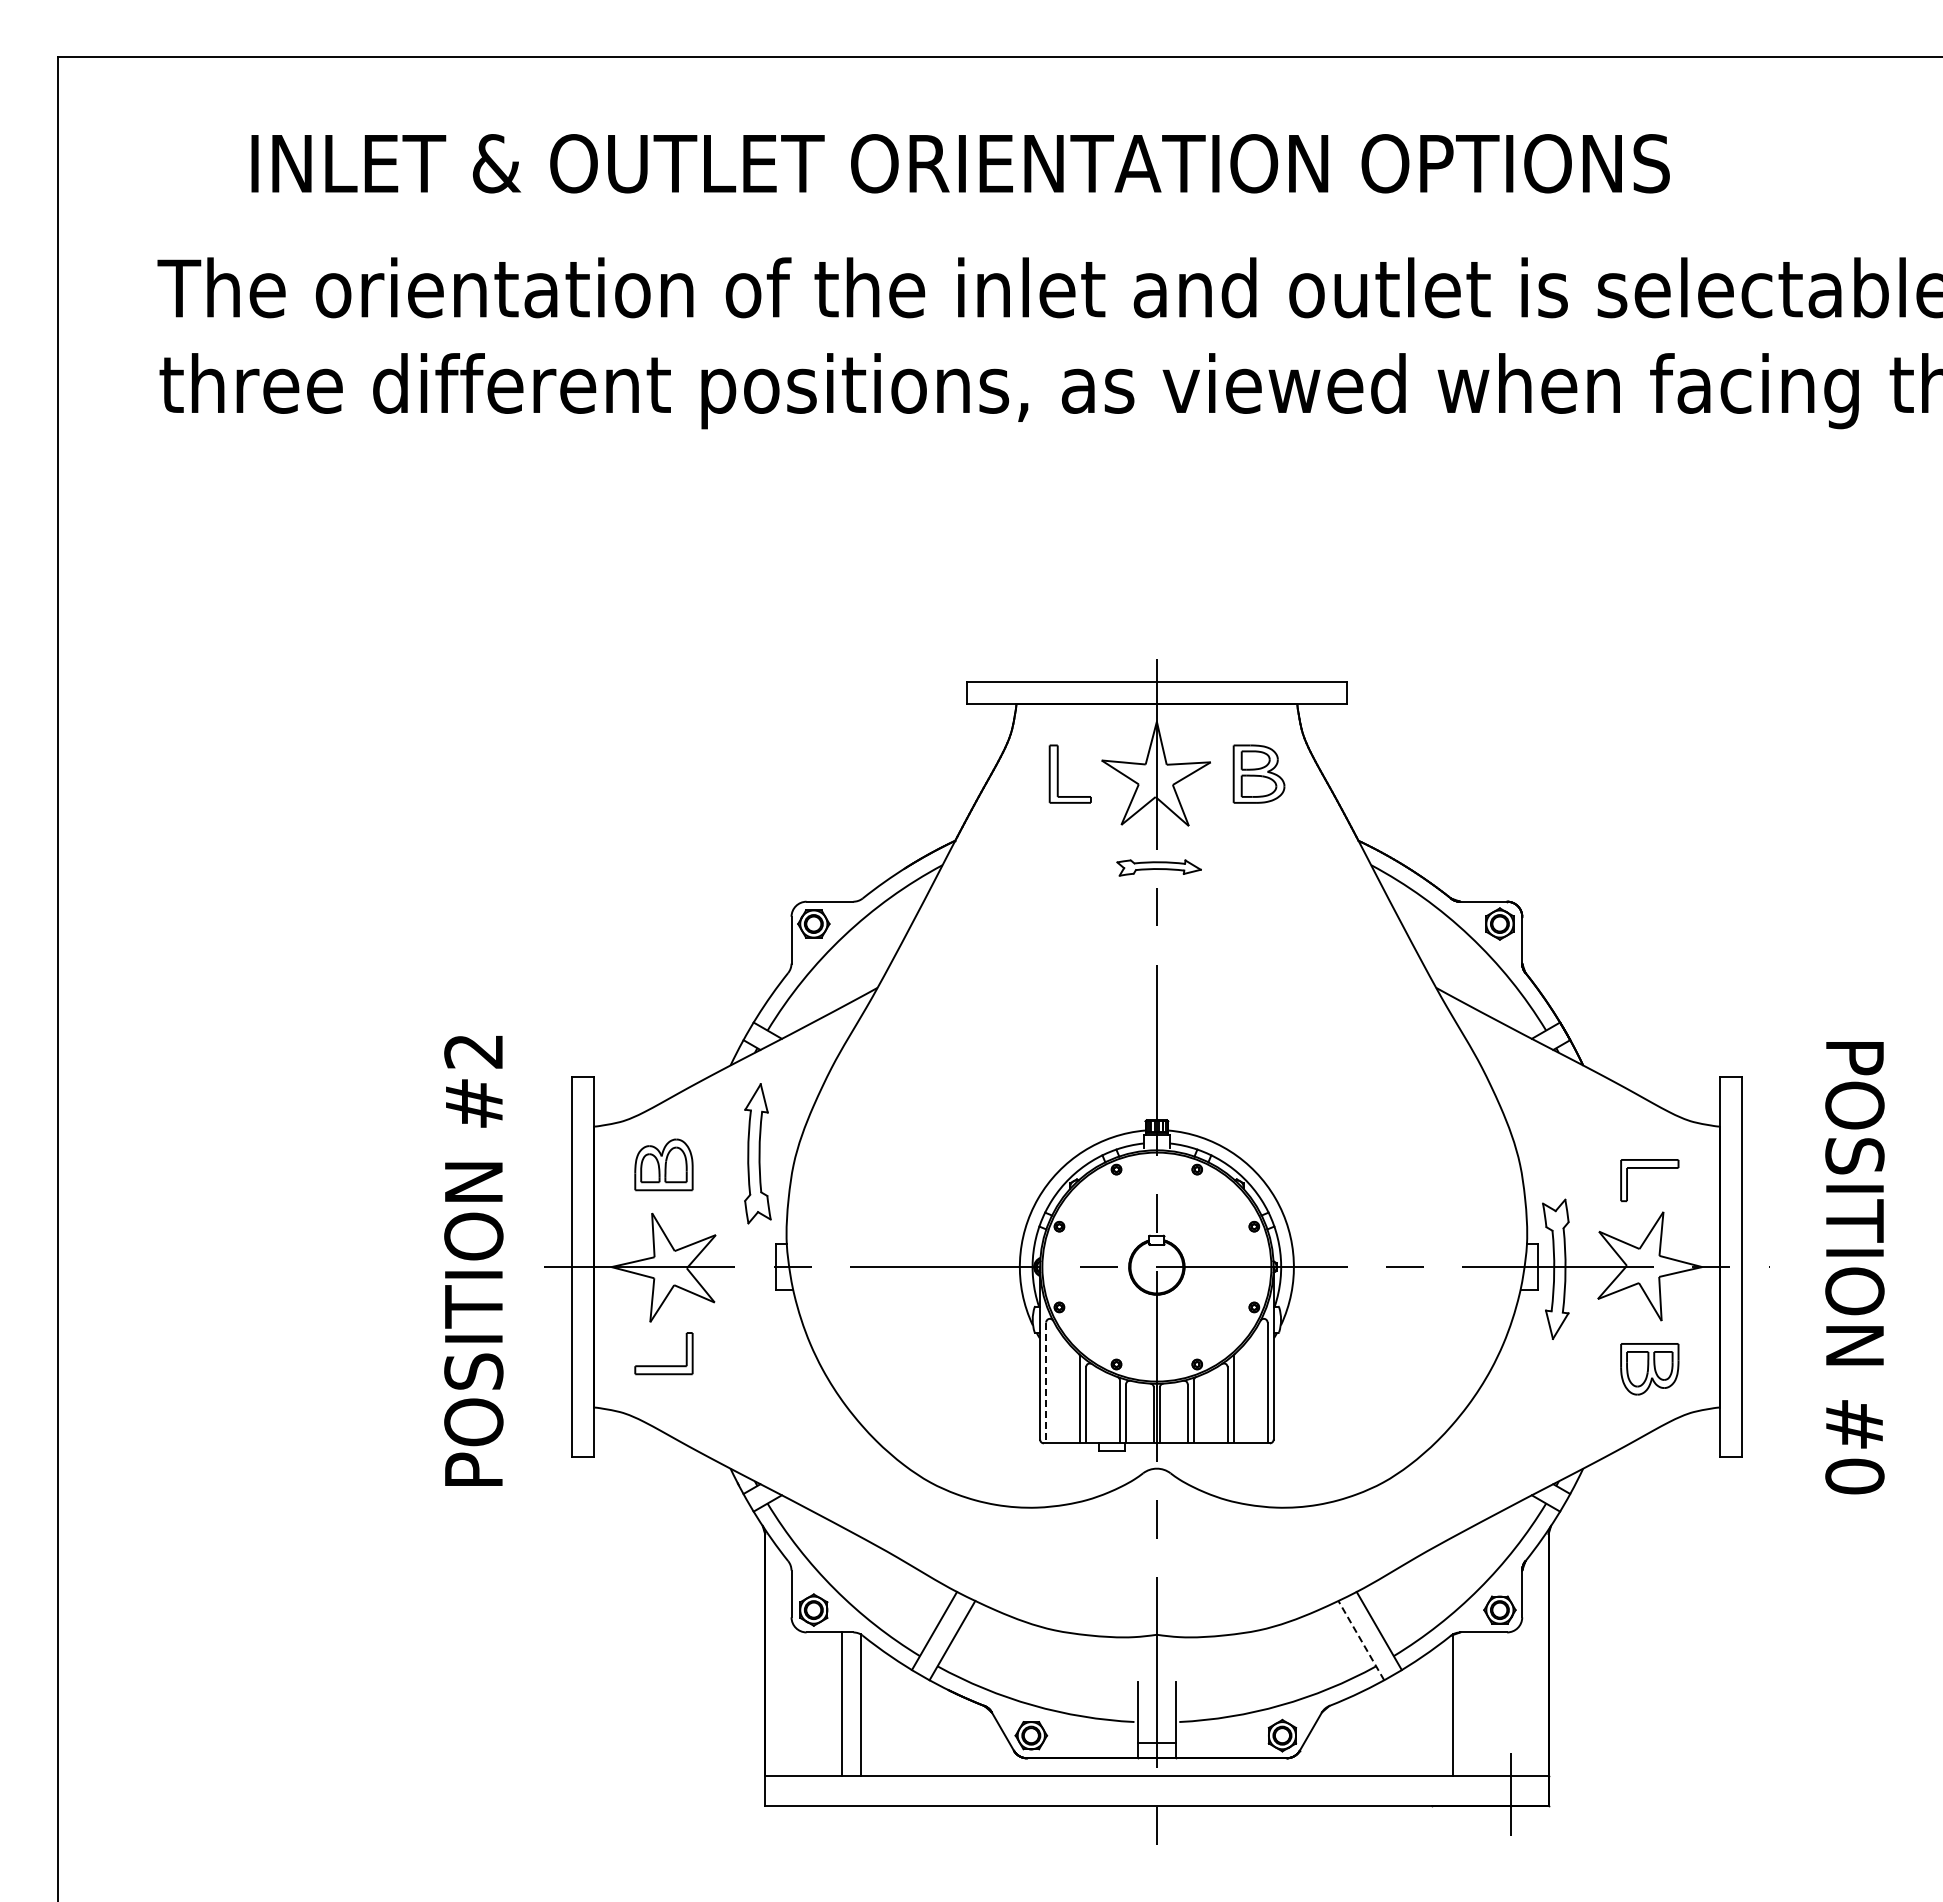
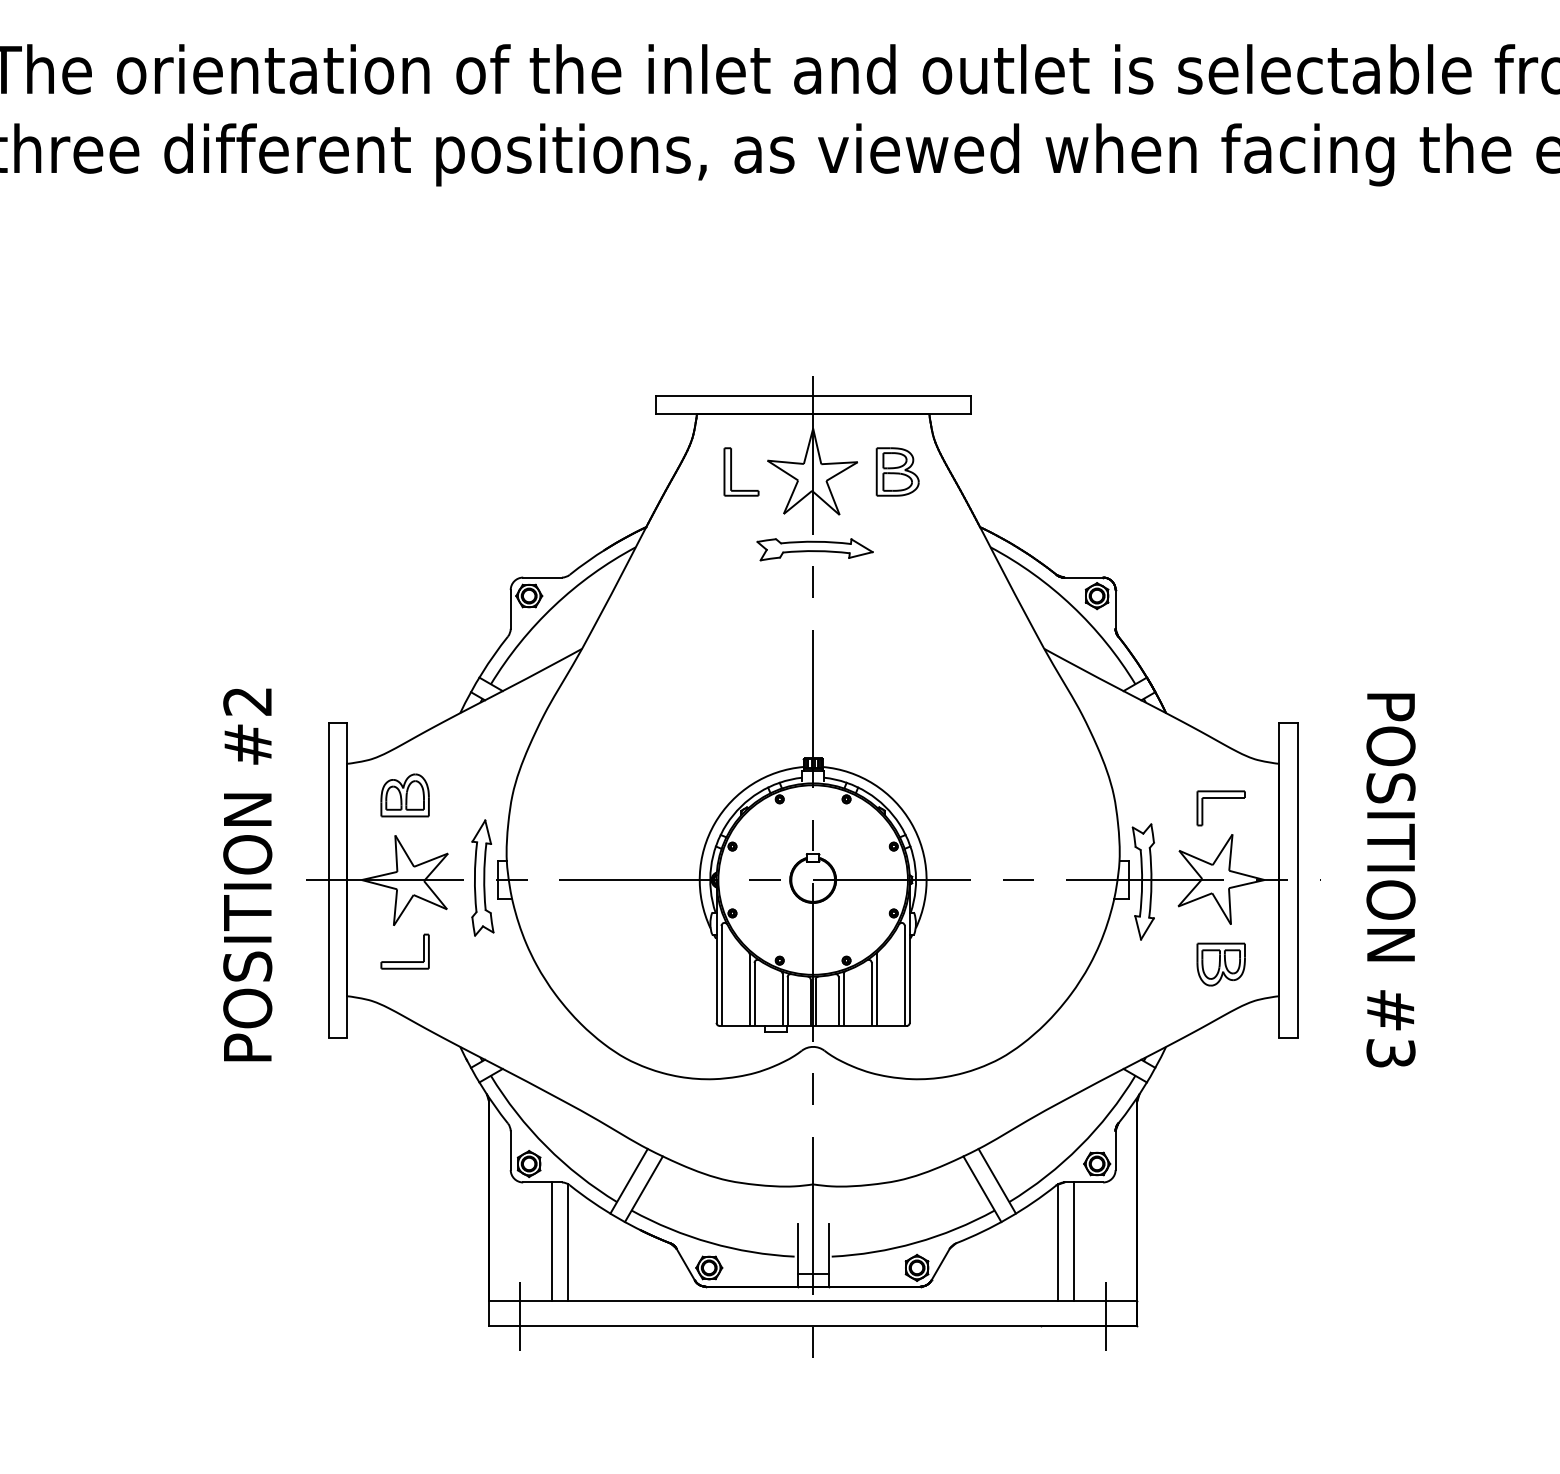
part: (1158, 867) -> (814, 549), size x1.67
part: (757, 1153) -> (482, 877), moved
line: (1046, 1382) -> (721, 975), dashed -> solid
text: (1854, 1476) -> (1390, 1053), #0 -> #3
line: (1361, 1640) -> (982, 1189), dashed -> solid
line: (1472, 1703) -> (1074, 1241), added
line: (802, 1793) -> (519, 1315), added

